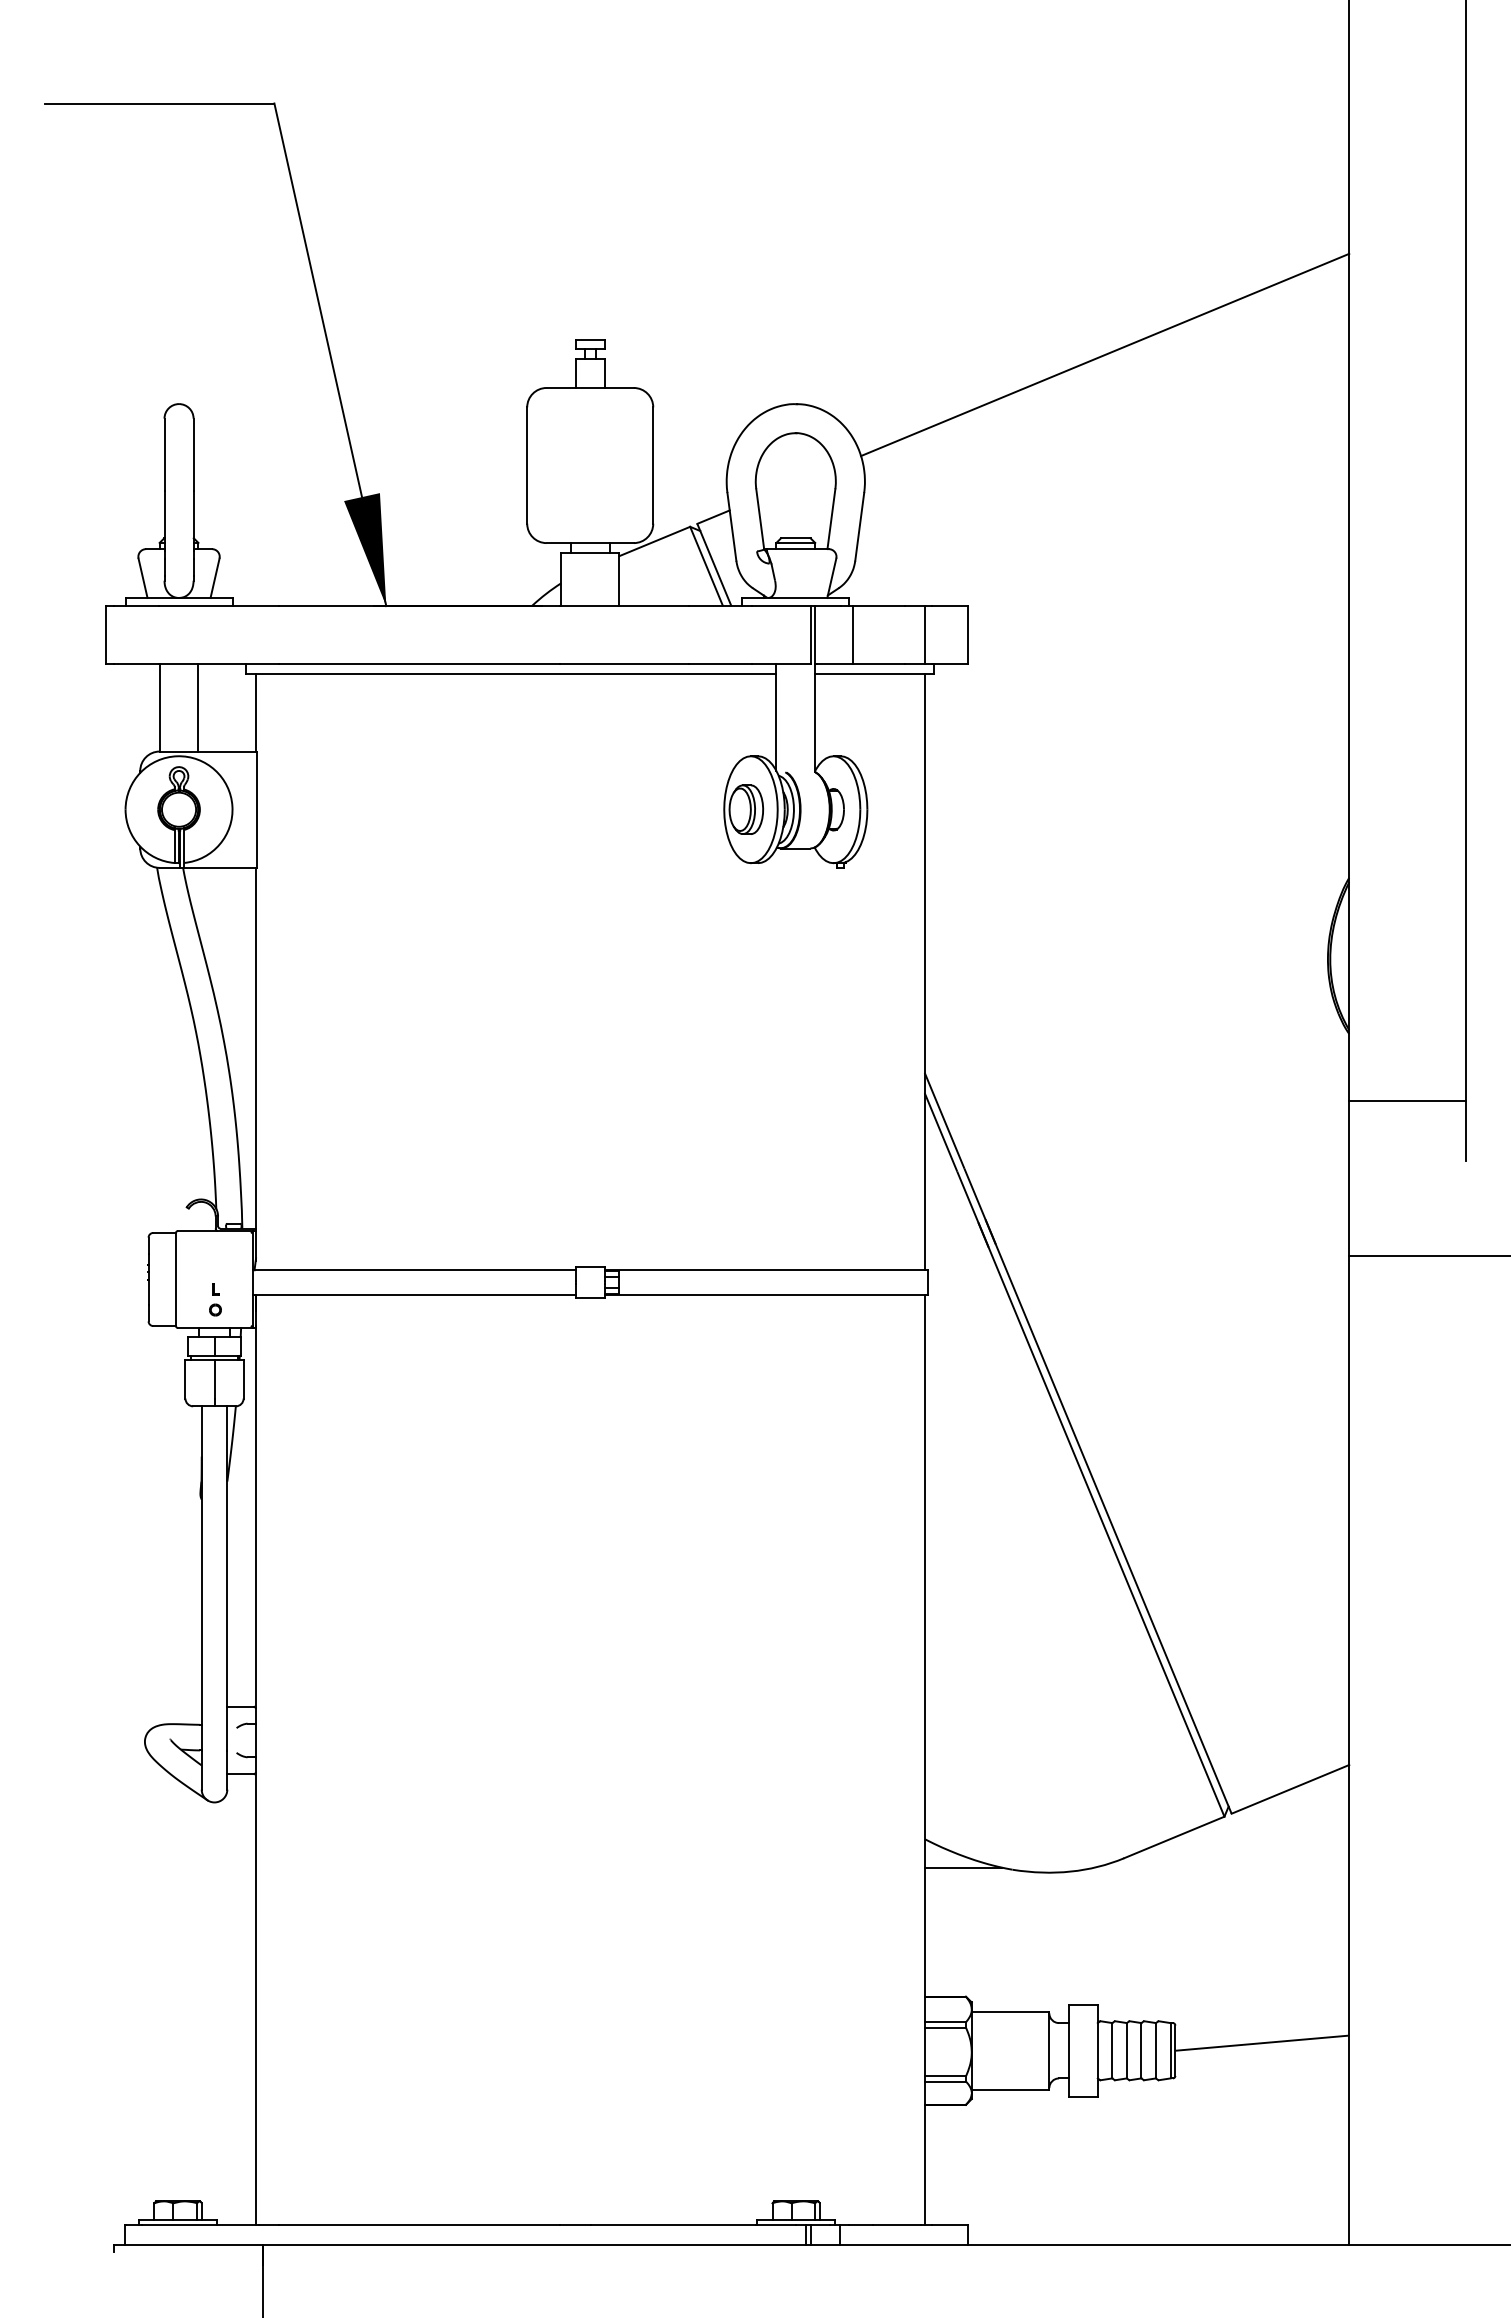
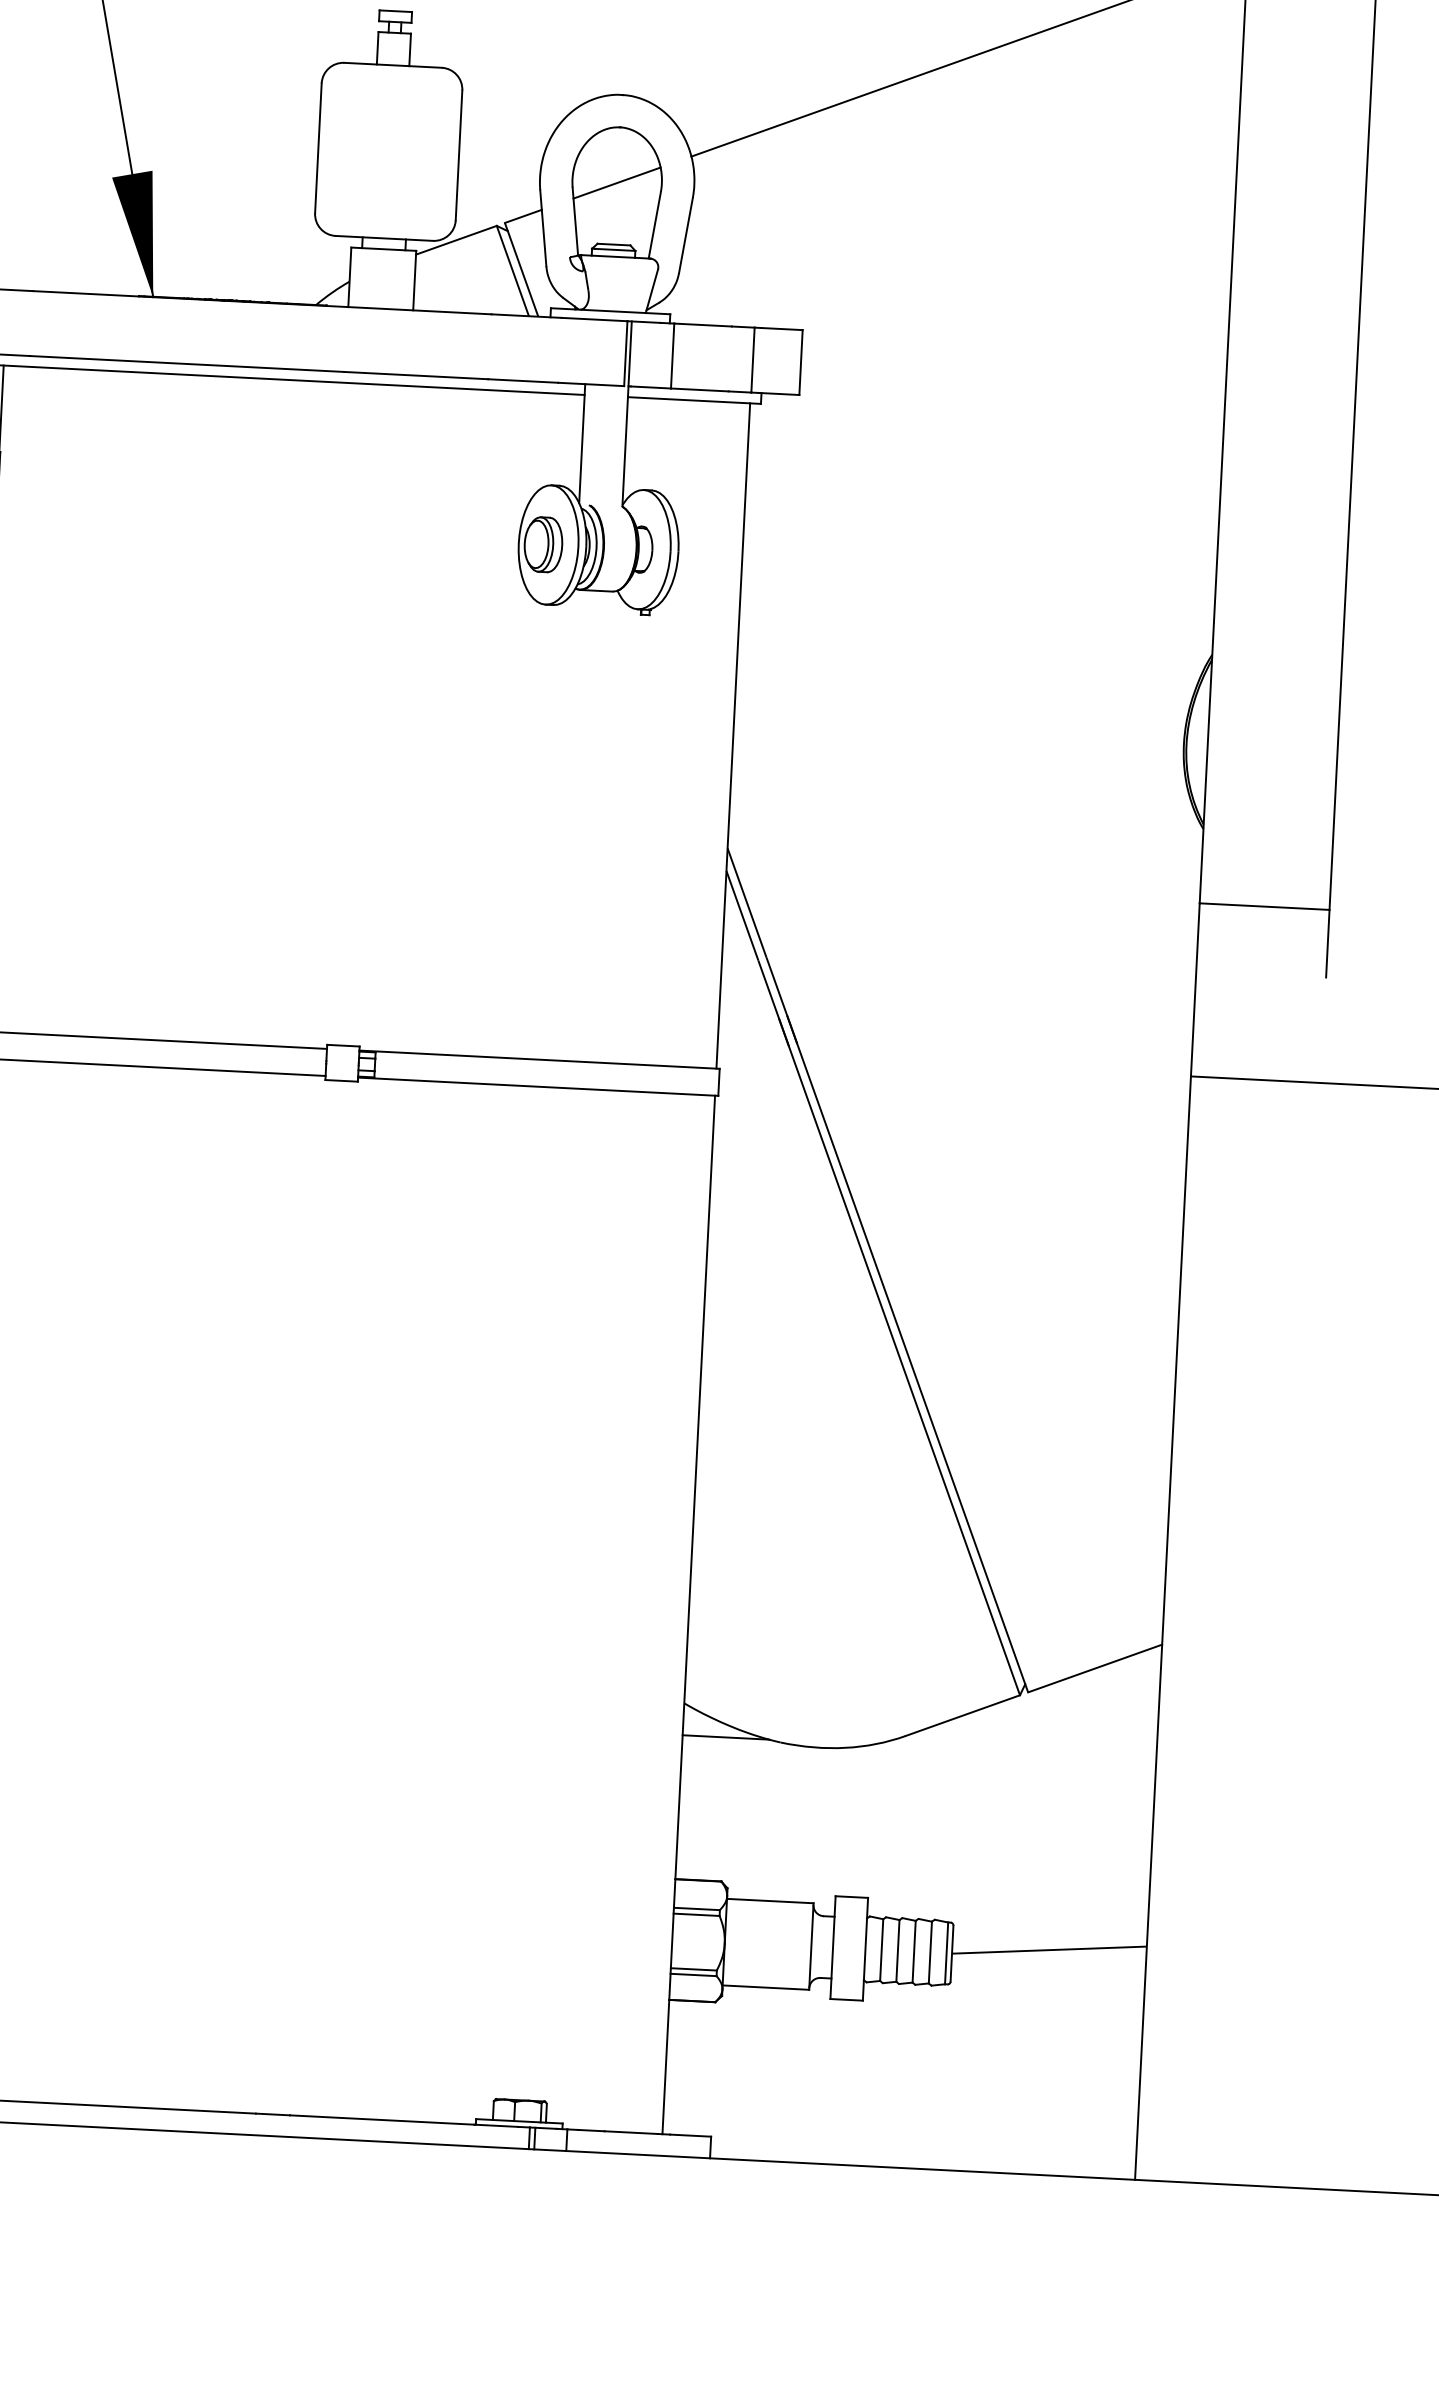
line: (795, 482) -> (616, 182), added

